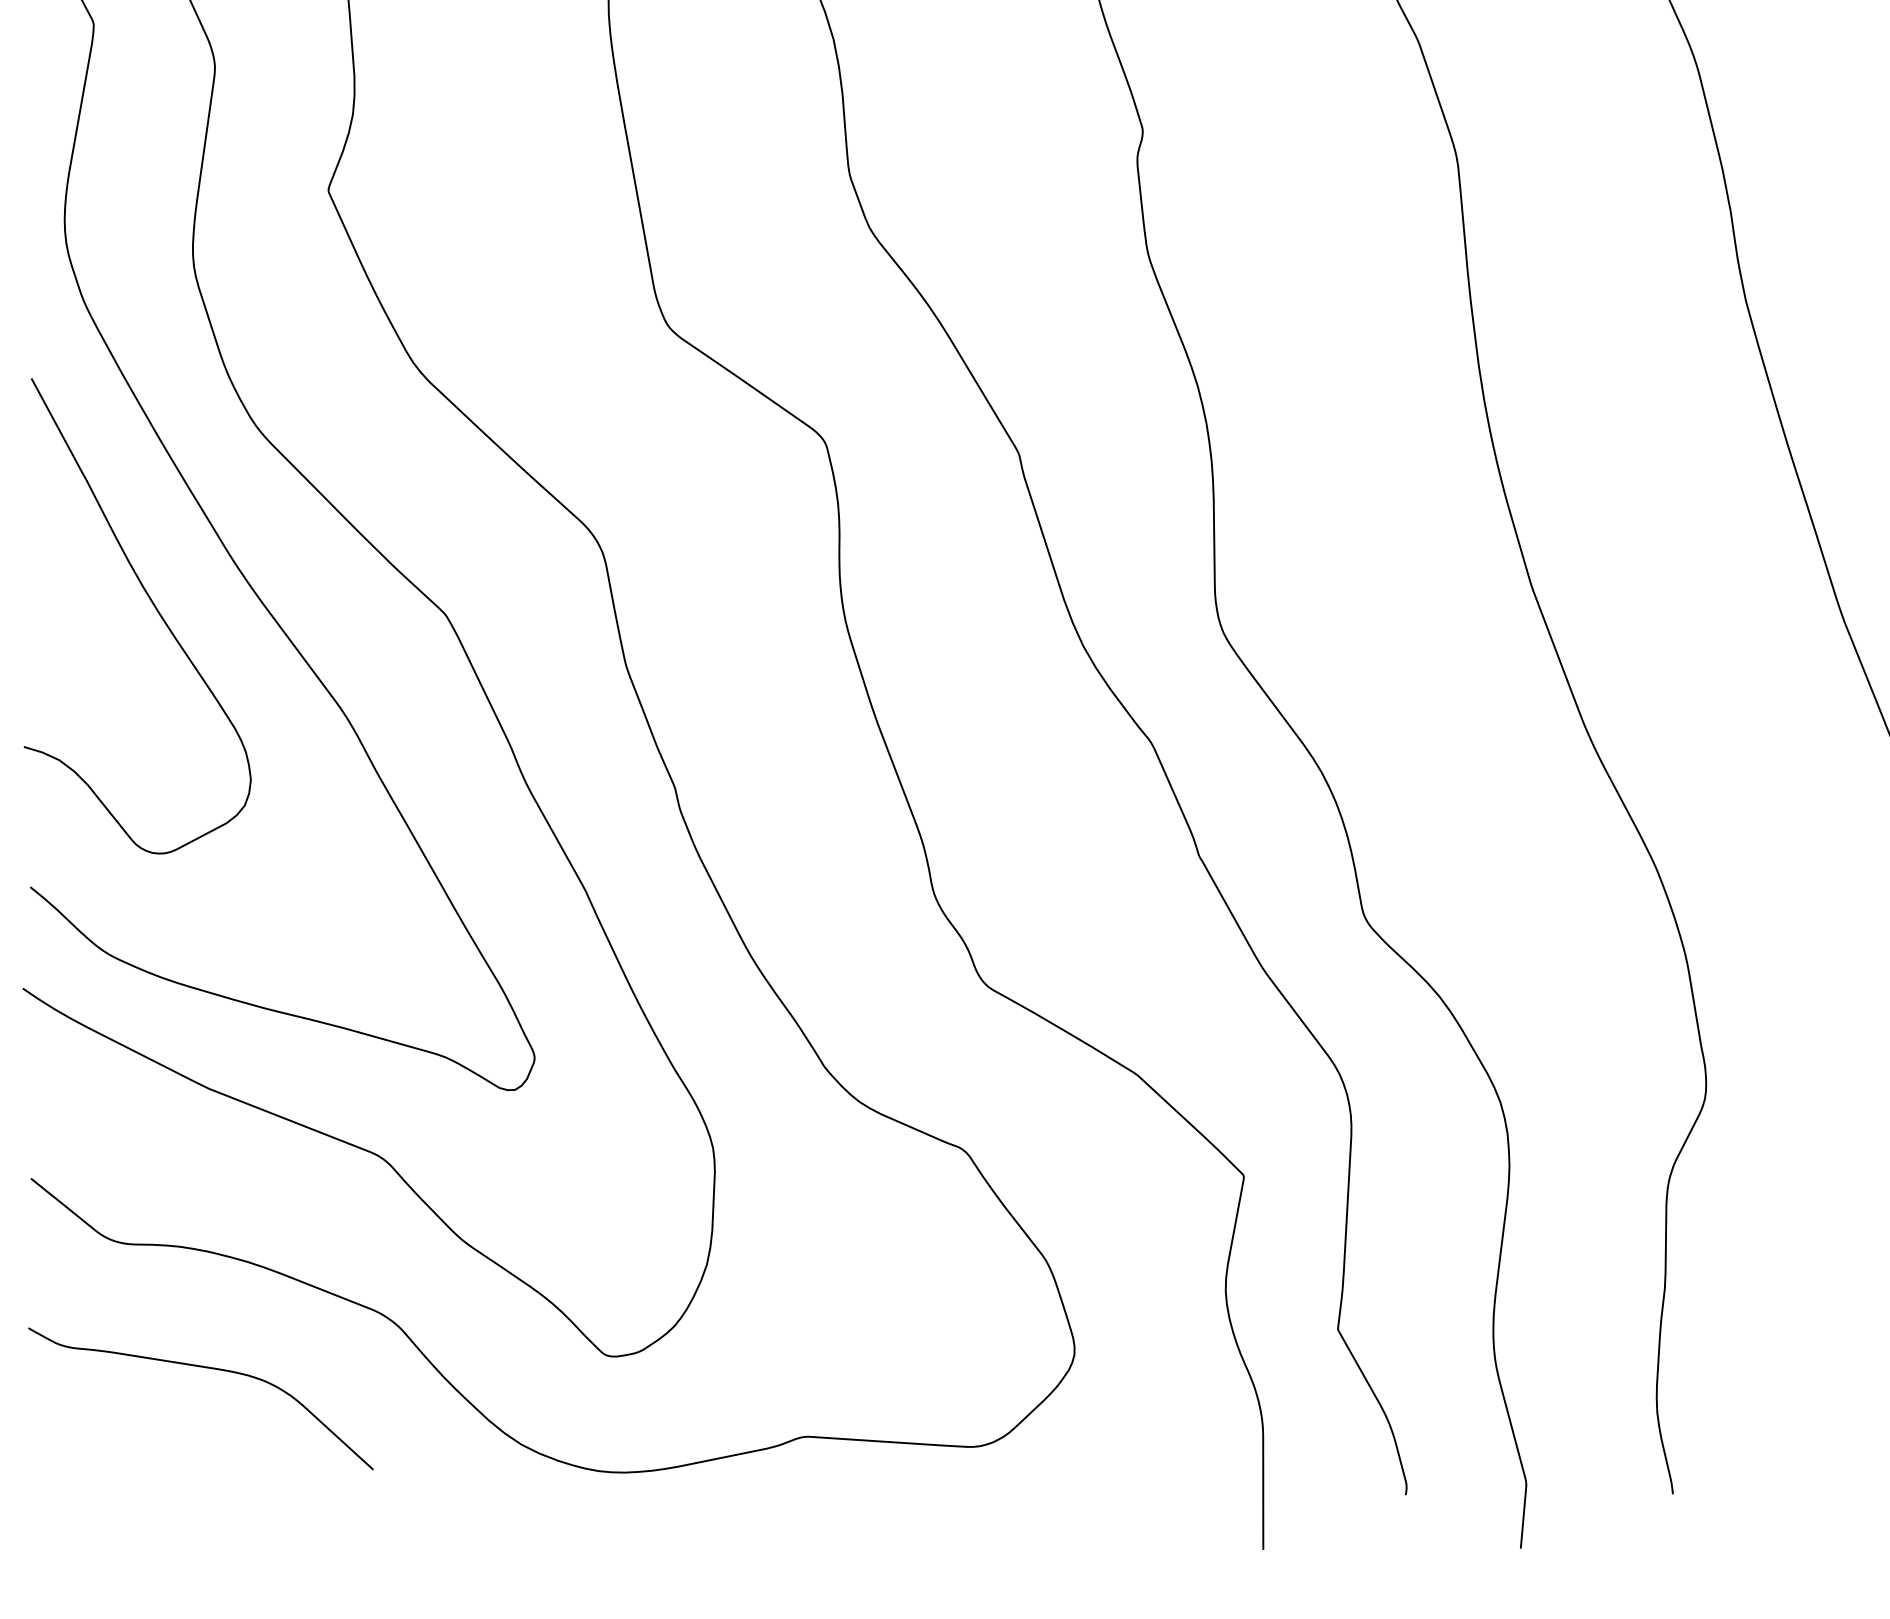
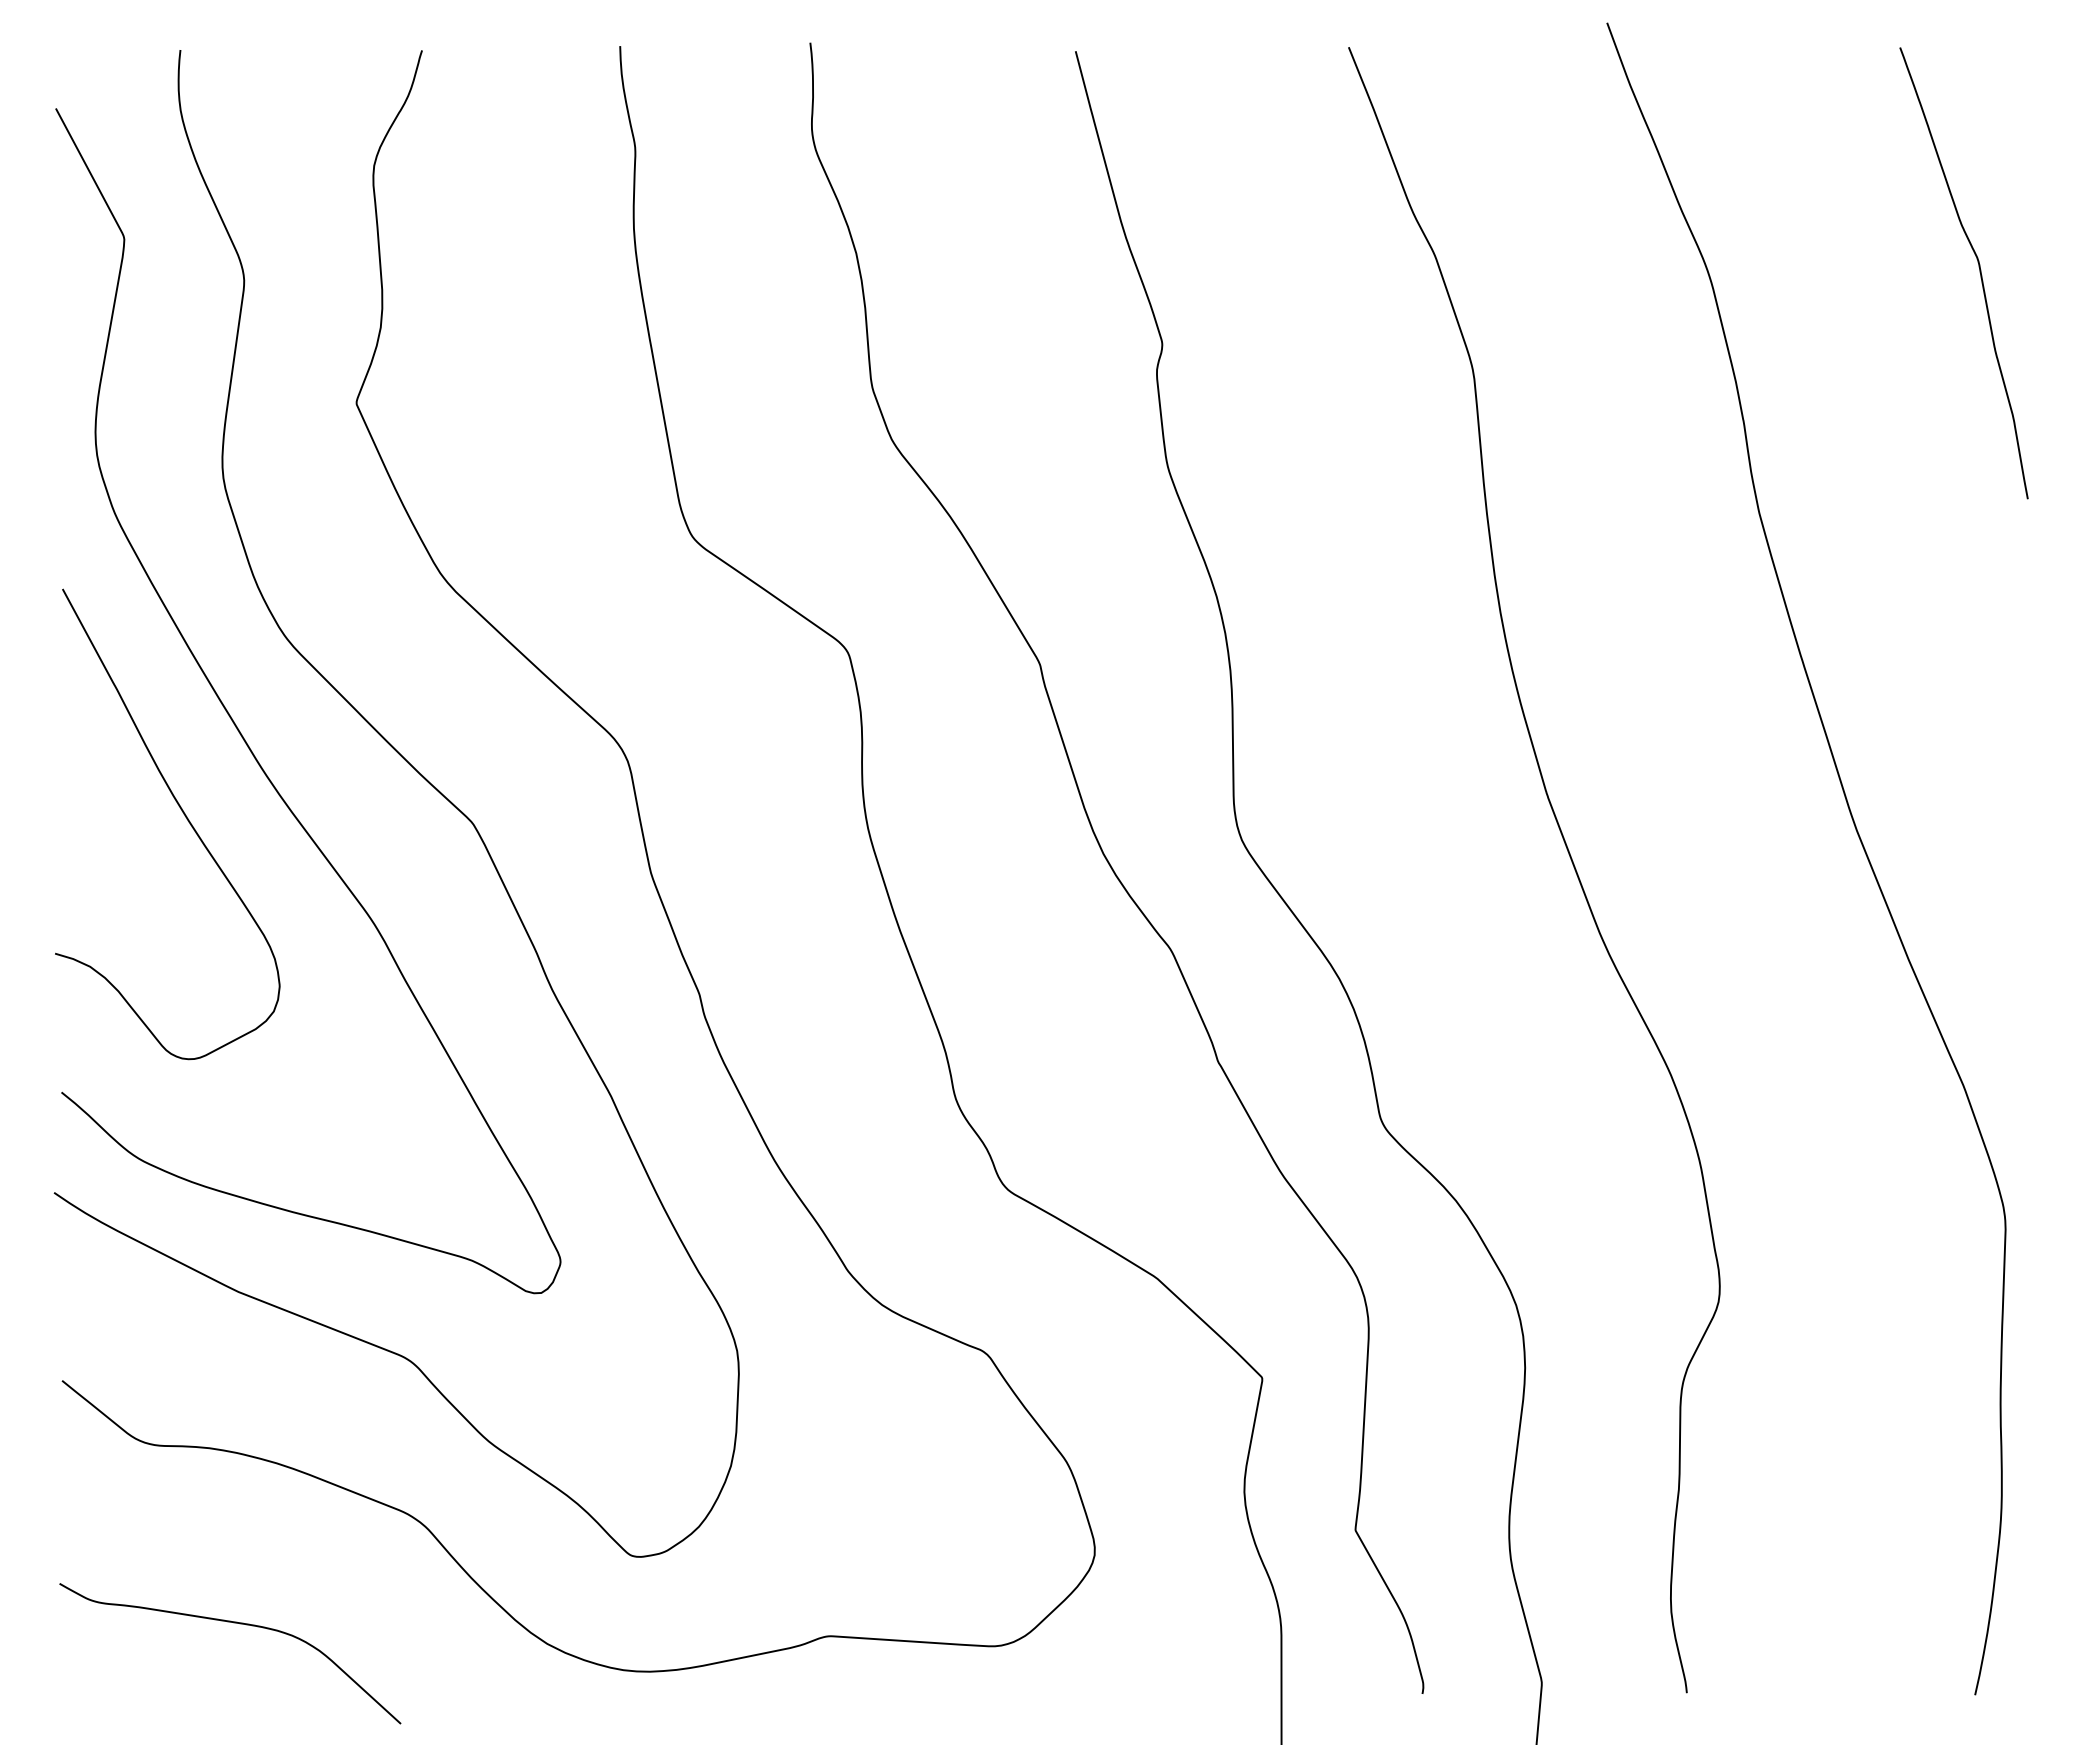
curve: (204, 1368) -> (233, 1623), moved

